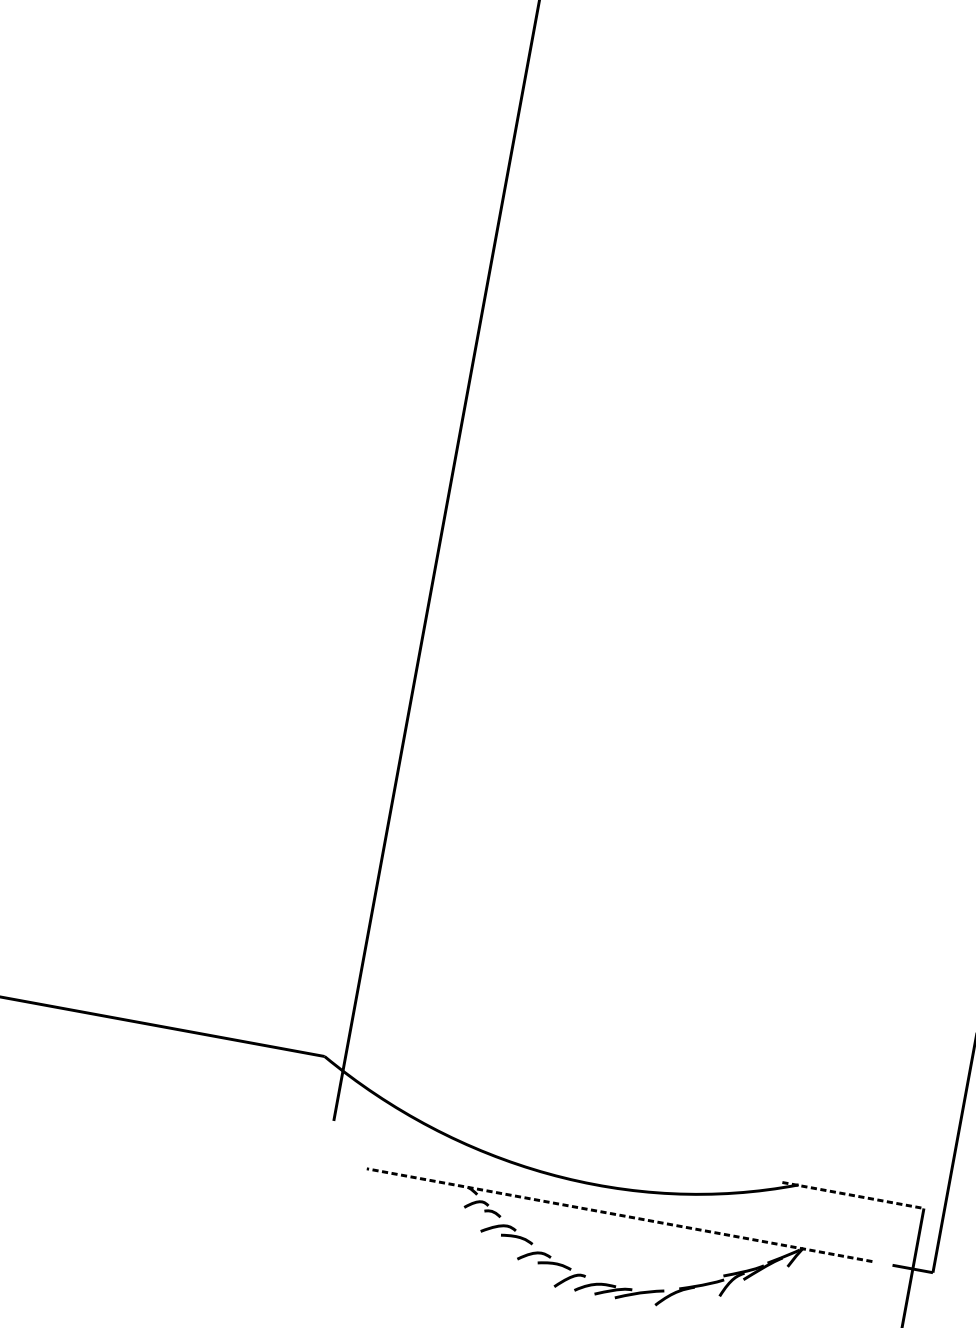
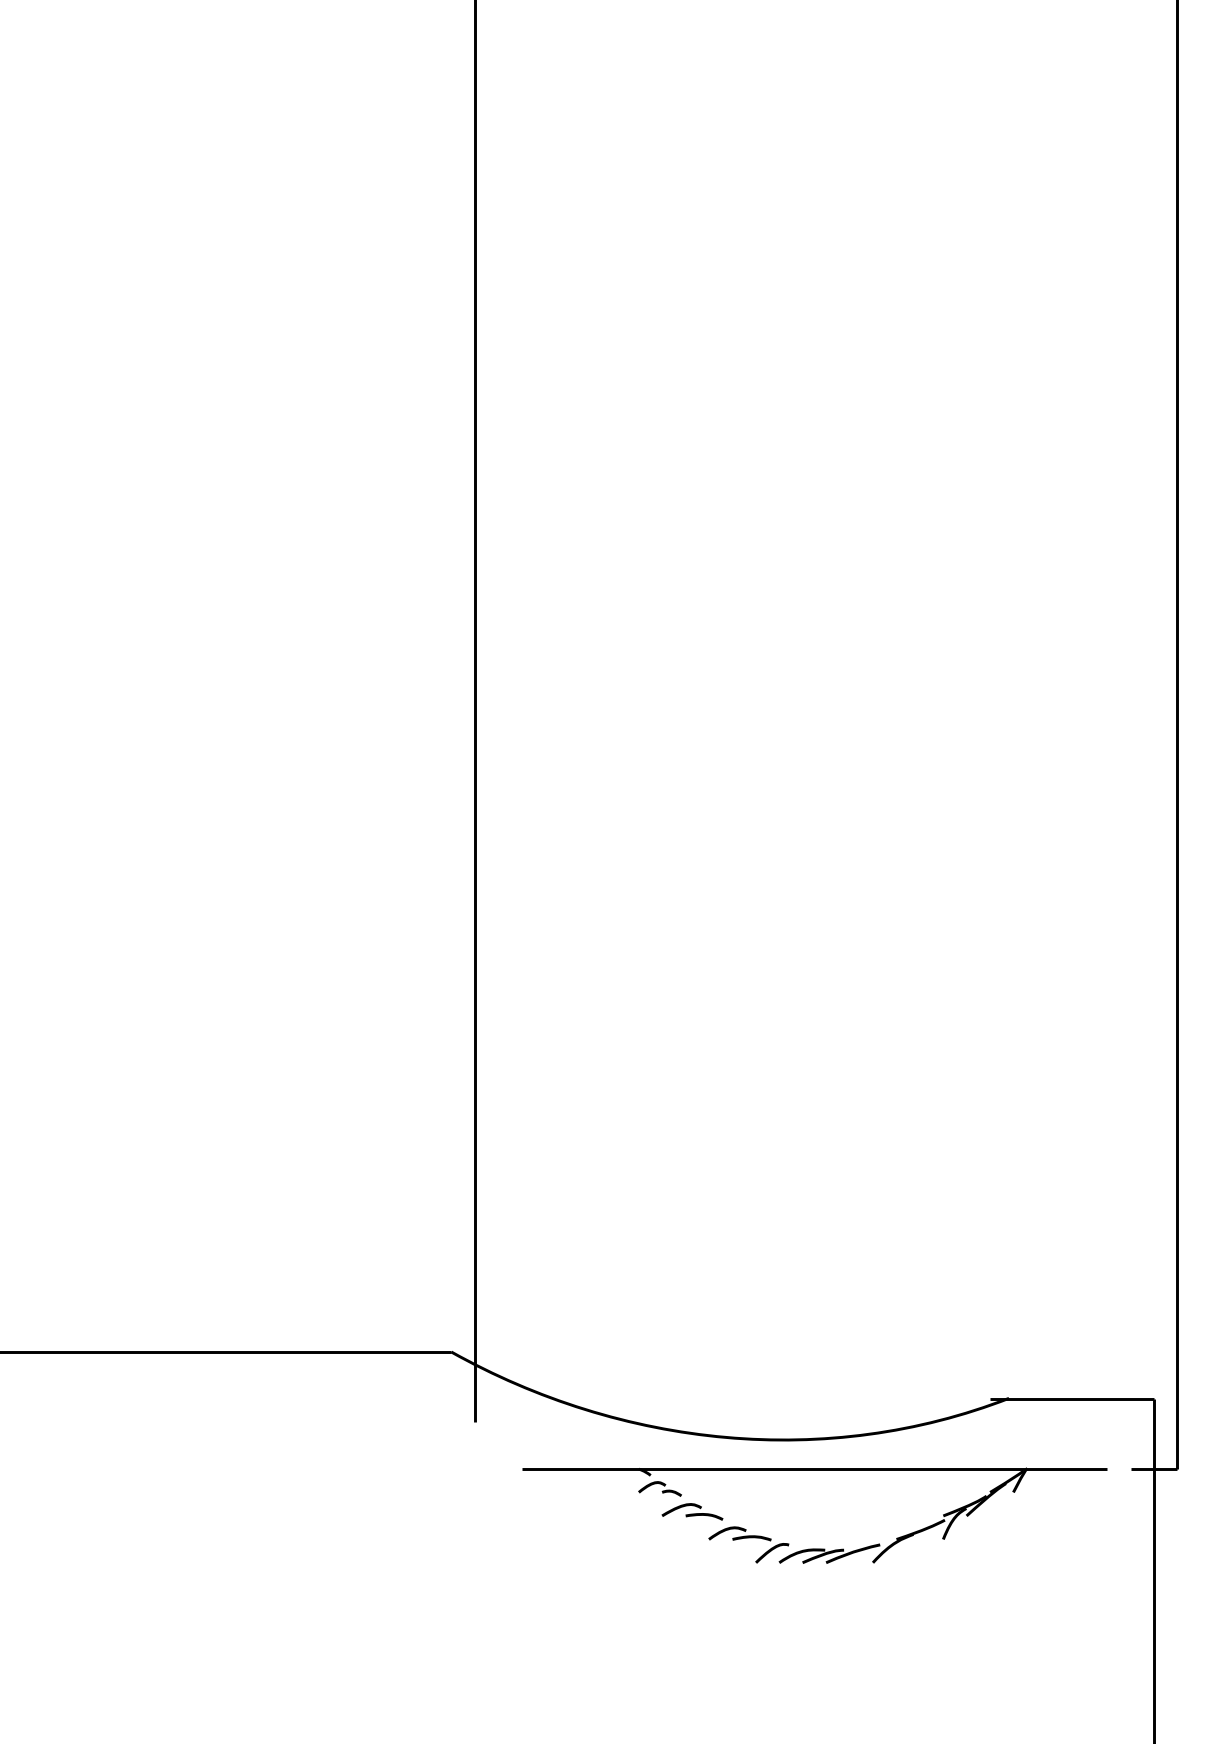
line: (853, 1195) -> (1072, 1399), dashed -> solid
line: (619, 1215) -> (814, 1469), dashed -> solid

